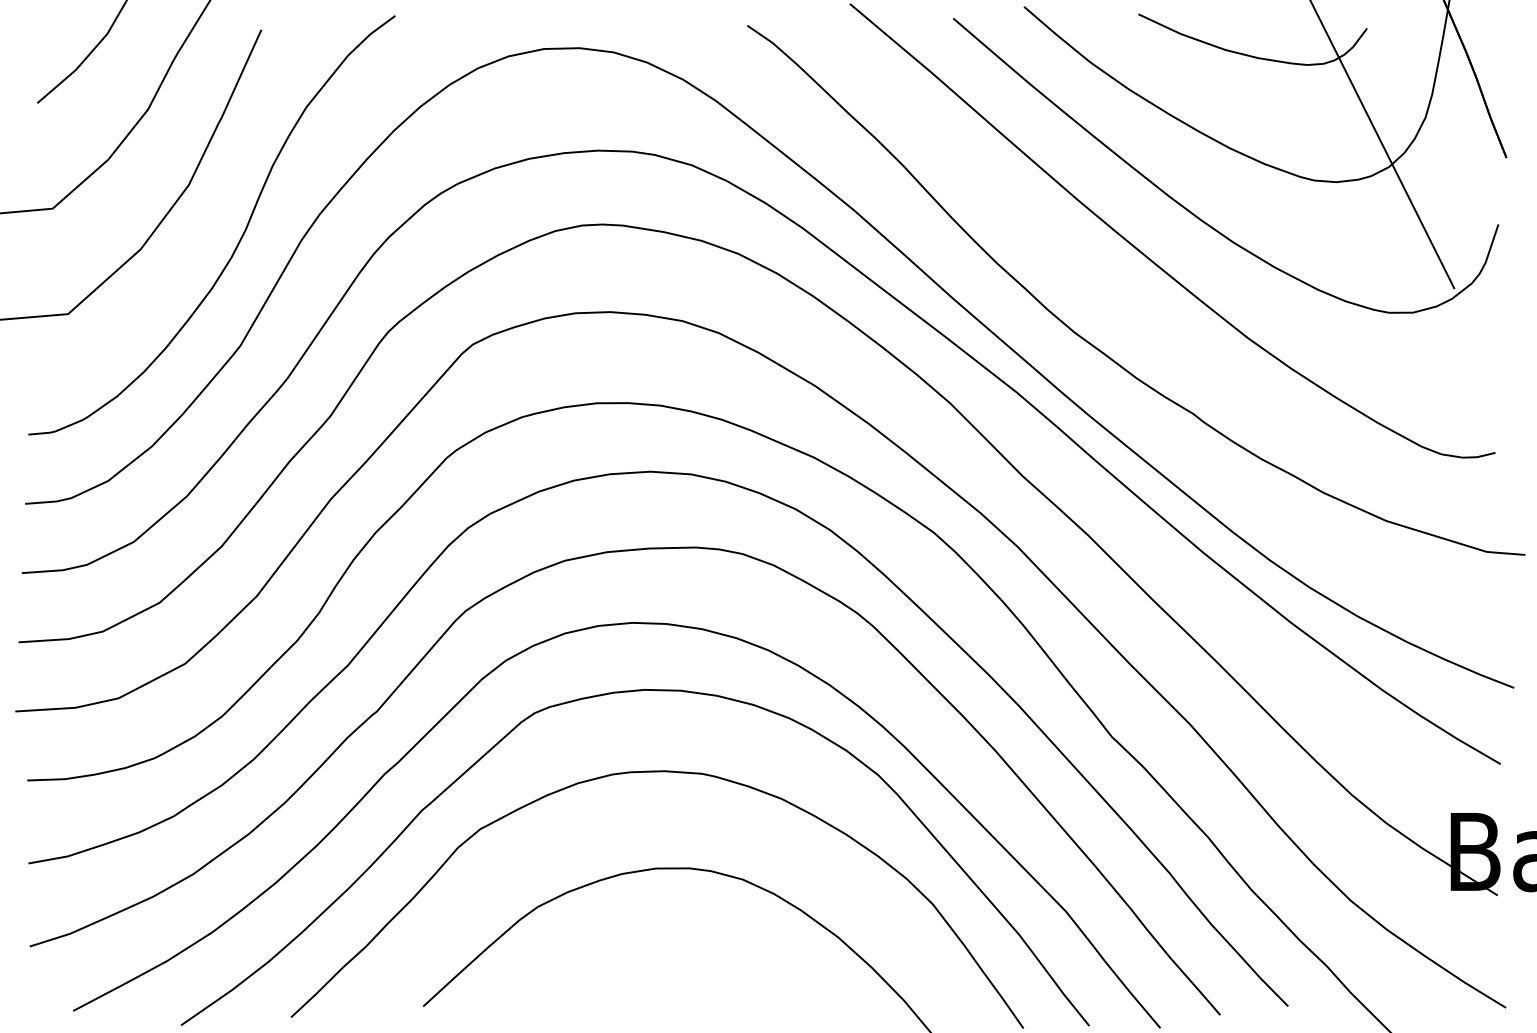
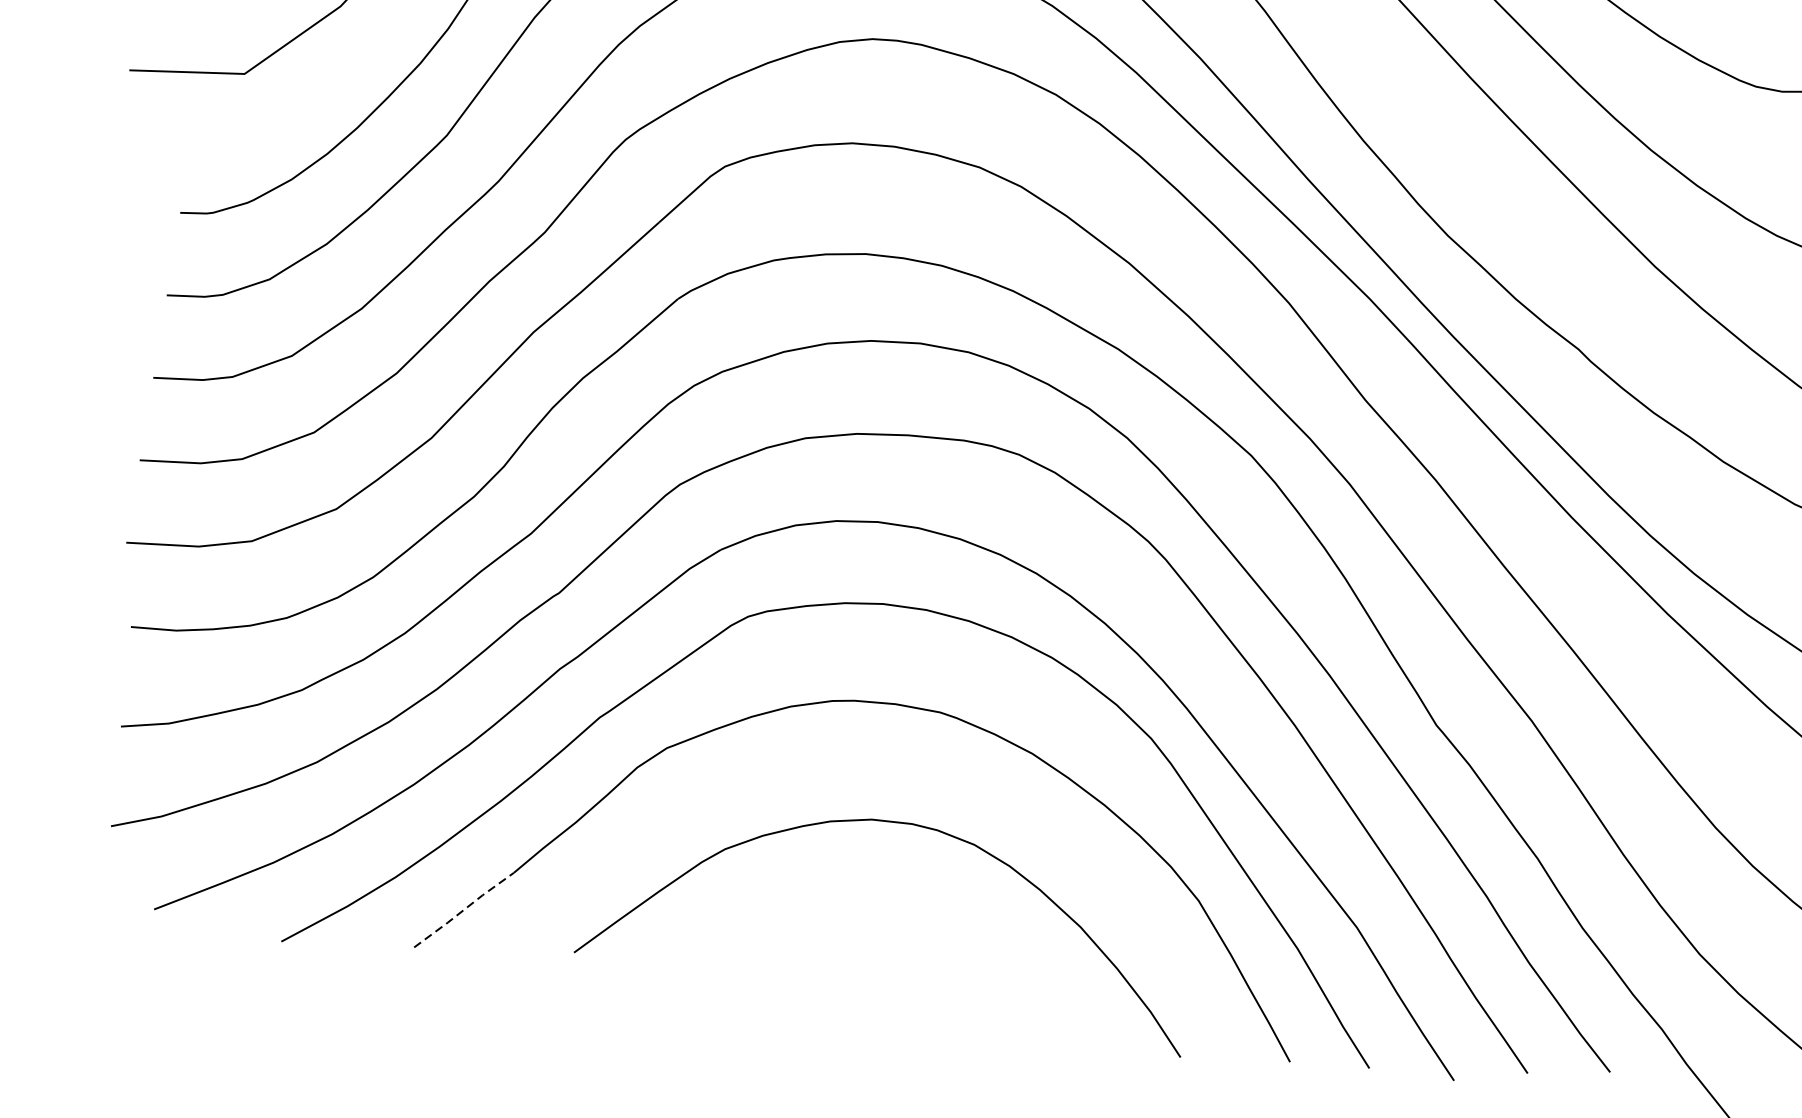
line: (328, 981) -> (464, 909), solid -> dashed

